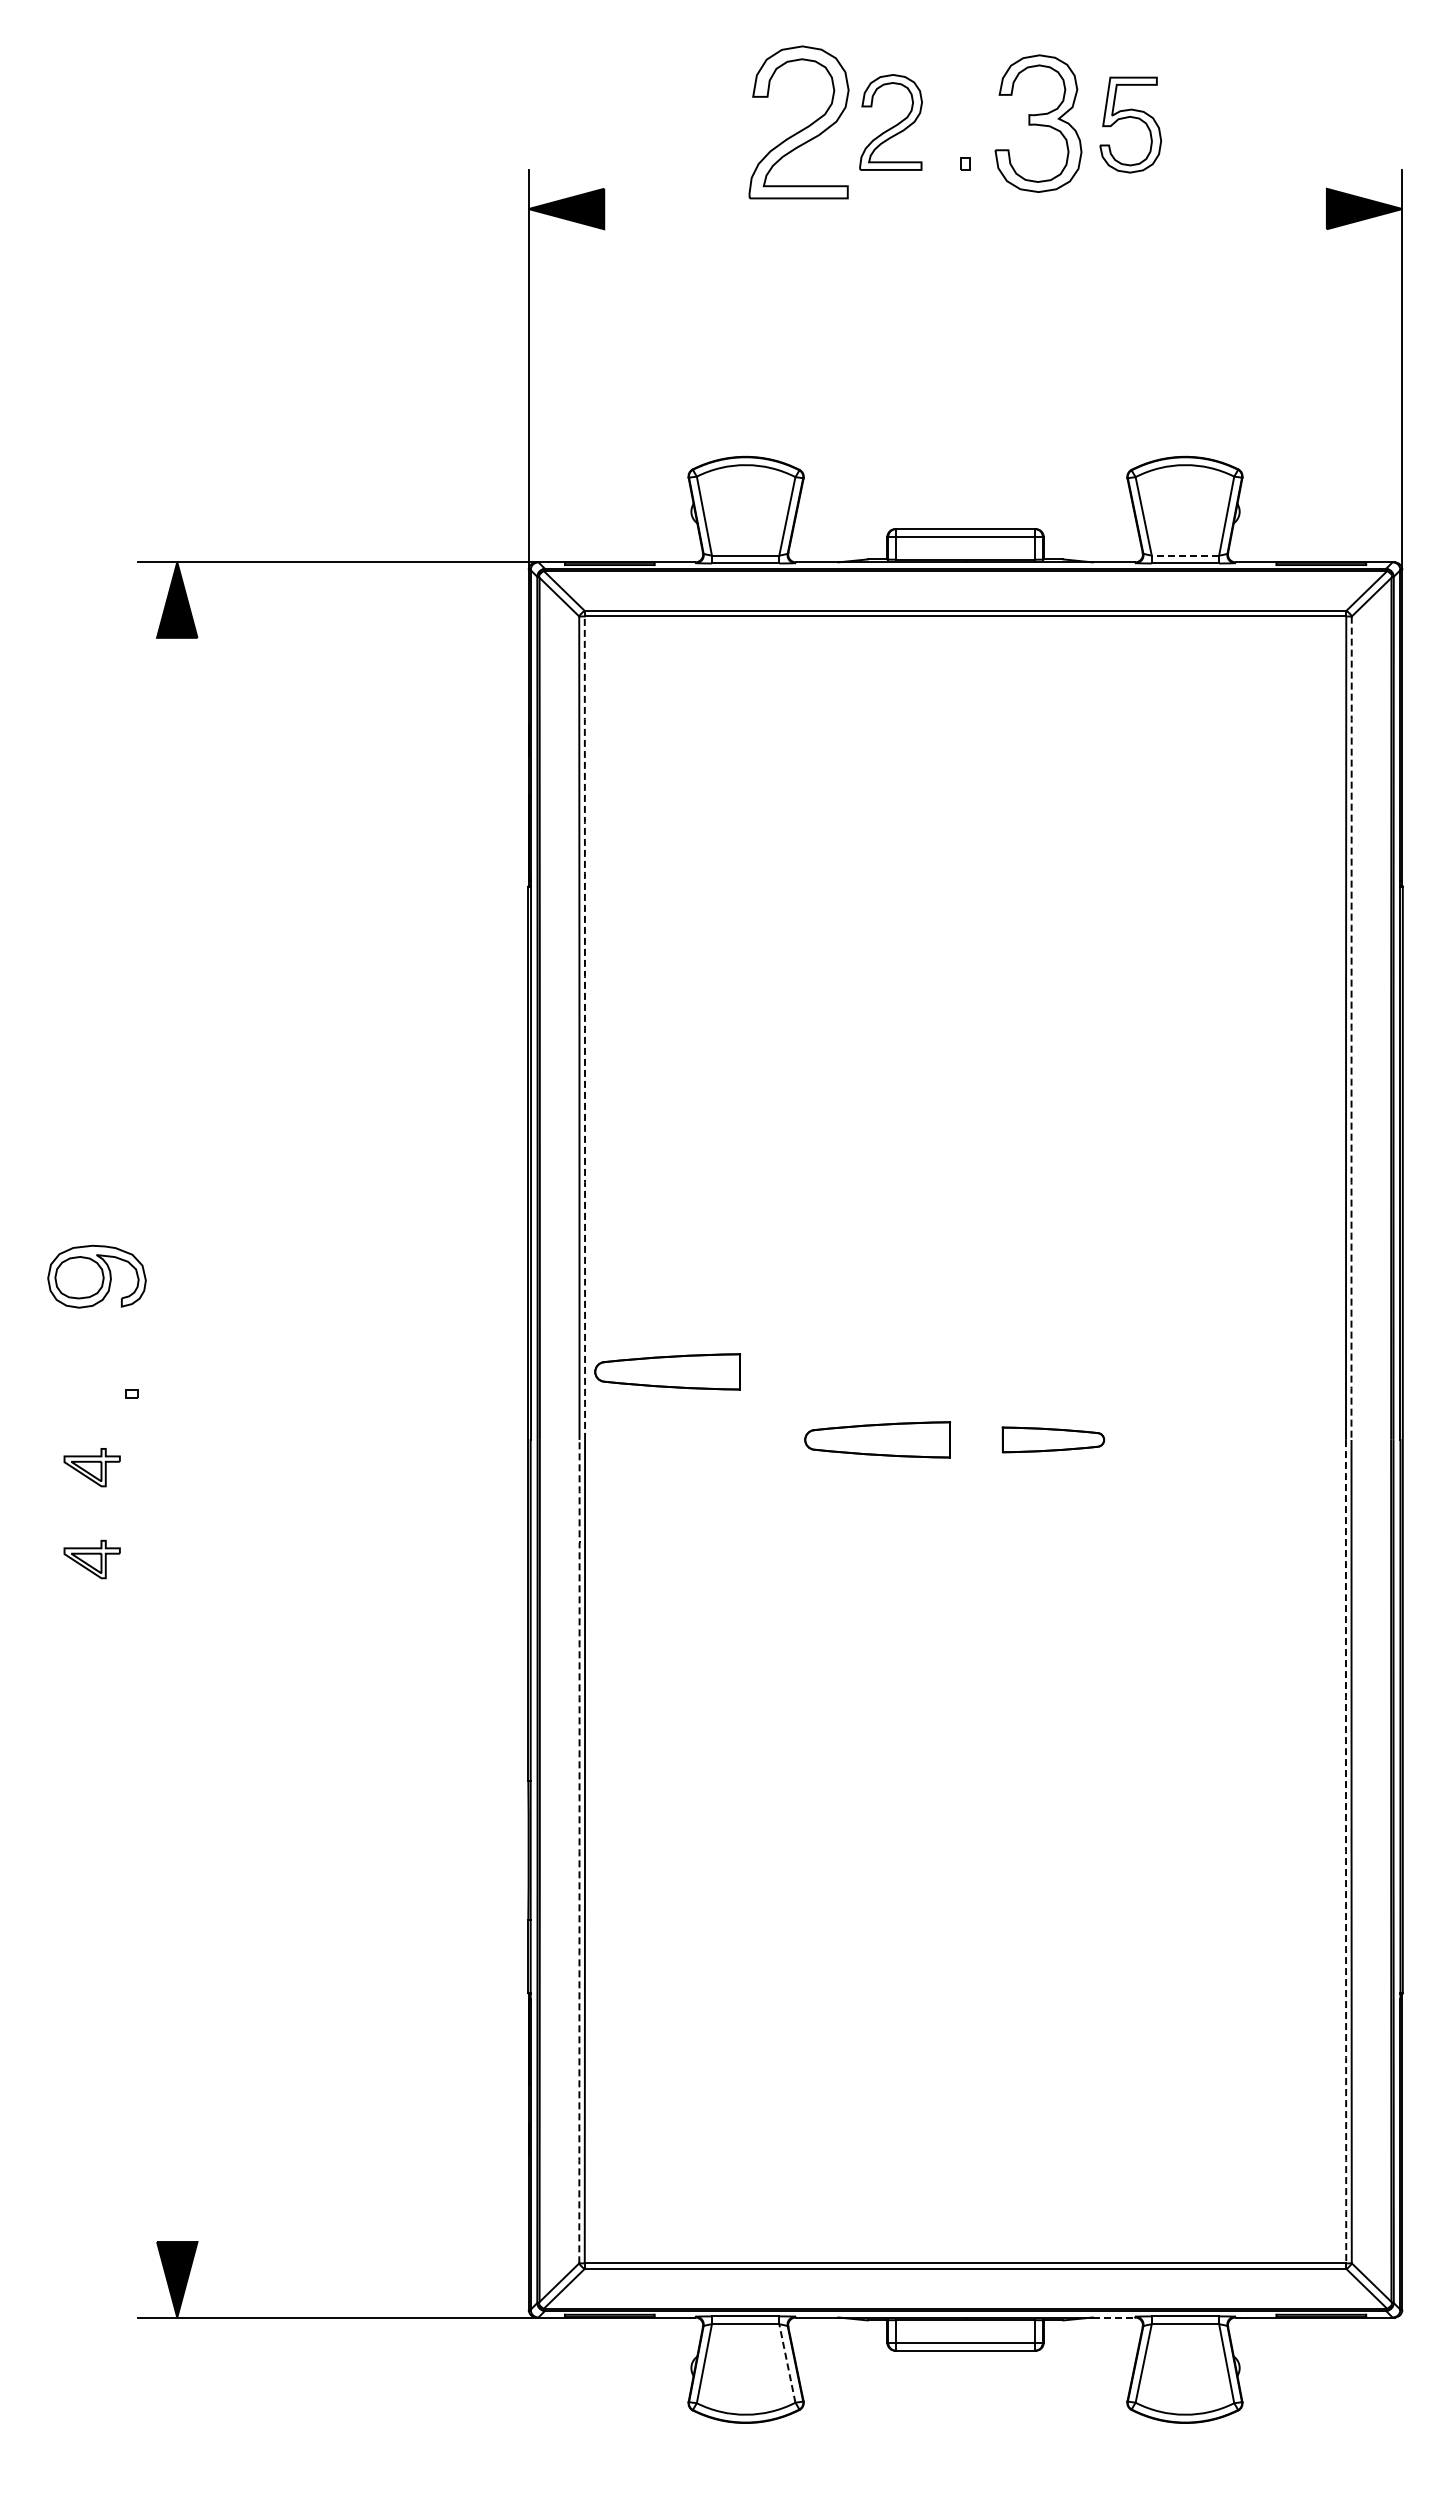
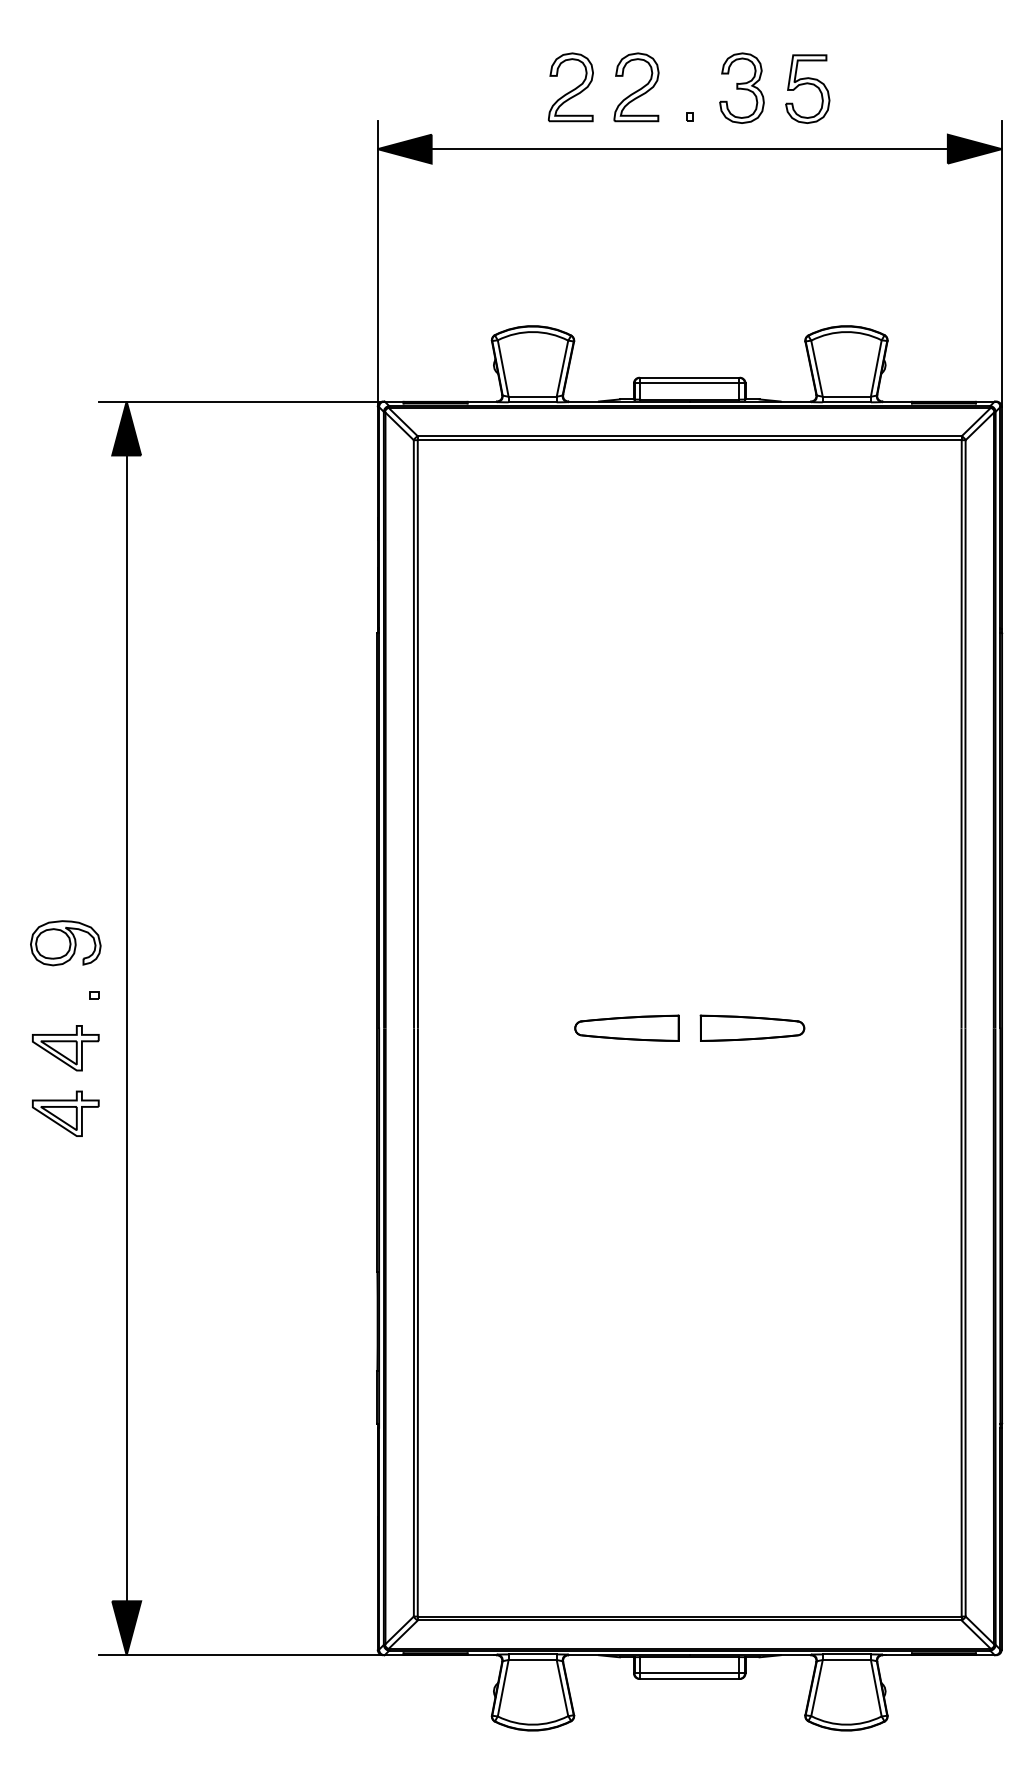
part: (799, 122) -> (571, 87), size x0.62
part: (1038, 123) -> (741, 88), size x0.71
line: (965, 209) -> (689, 149), added
line: (1185, 555) -> (846, 396), dashed -> solid
arc: (584, 1028) -> (417, 734), dashed -> solid
arc: (1351, 1028) -> (965, 734), dashed -> solid
part: (96, 1276) -> (65, 943), moved
part: (667, 1371) -> (476, 979), removed
line: (177, 1439) -> (126, 1028), added
part: (1053, 1439) -> (752, 1028), size x1.43
part: (92, 1467) -> (66, 1048), size x1.67
part: (92, 1559) -> (66, 1113), size x1.67
arc: (579, 1851) -> (413, 1322), dashed -> solid
arc: (1346, 1851) -> (961, 1322), dashed -> solid
line: (1114, 2317) -> (796, 1655), dashed -> solid
line: (787, 2362) -> (562, 1687), dashed -> solid

